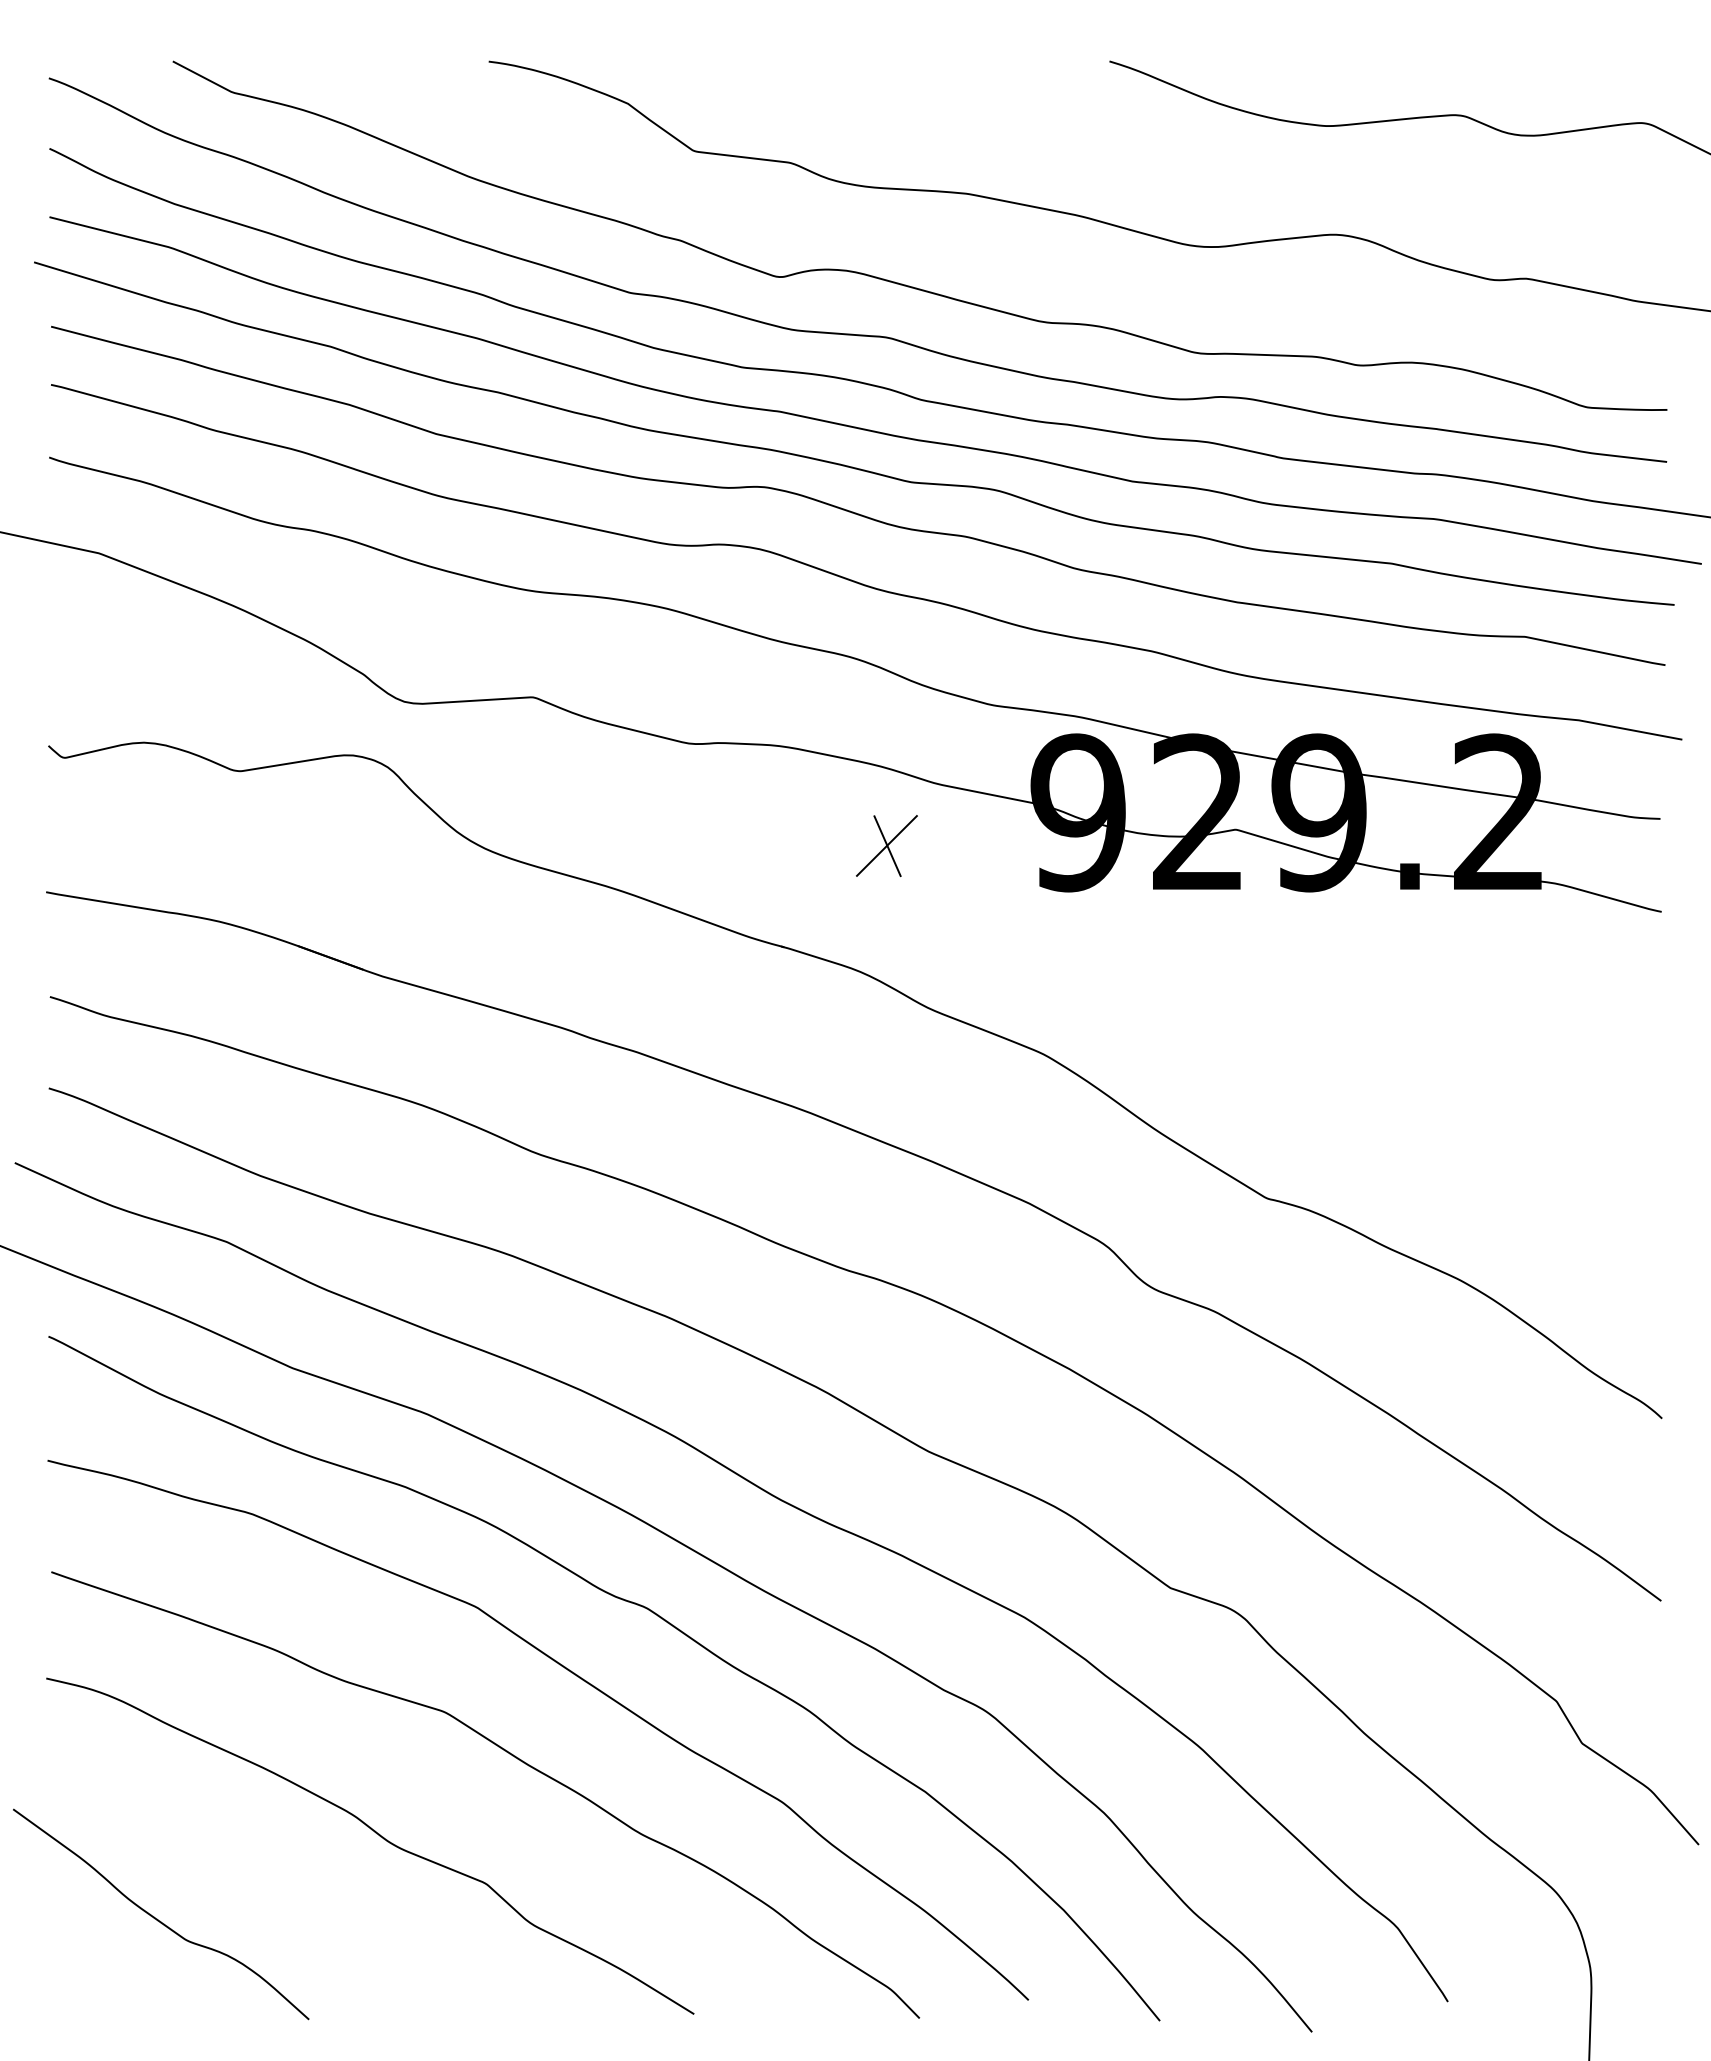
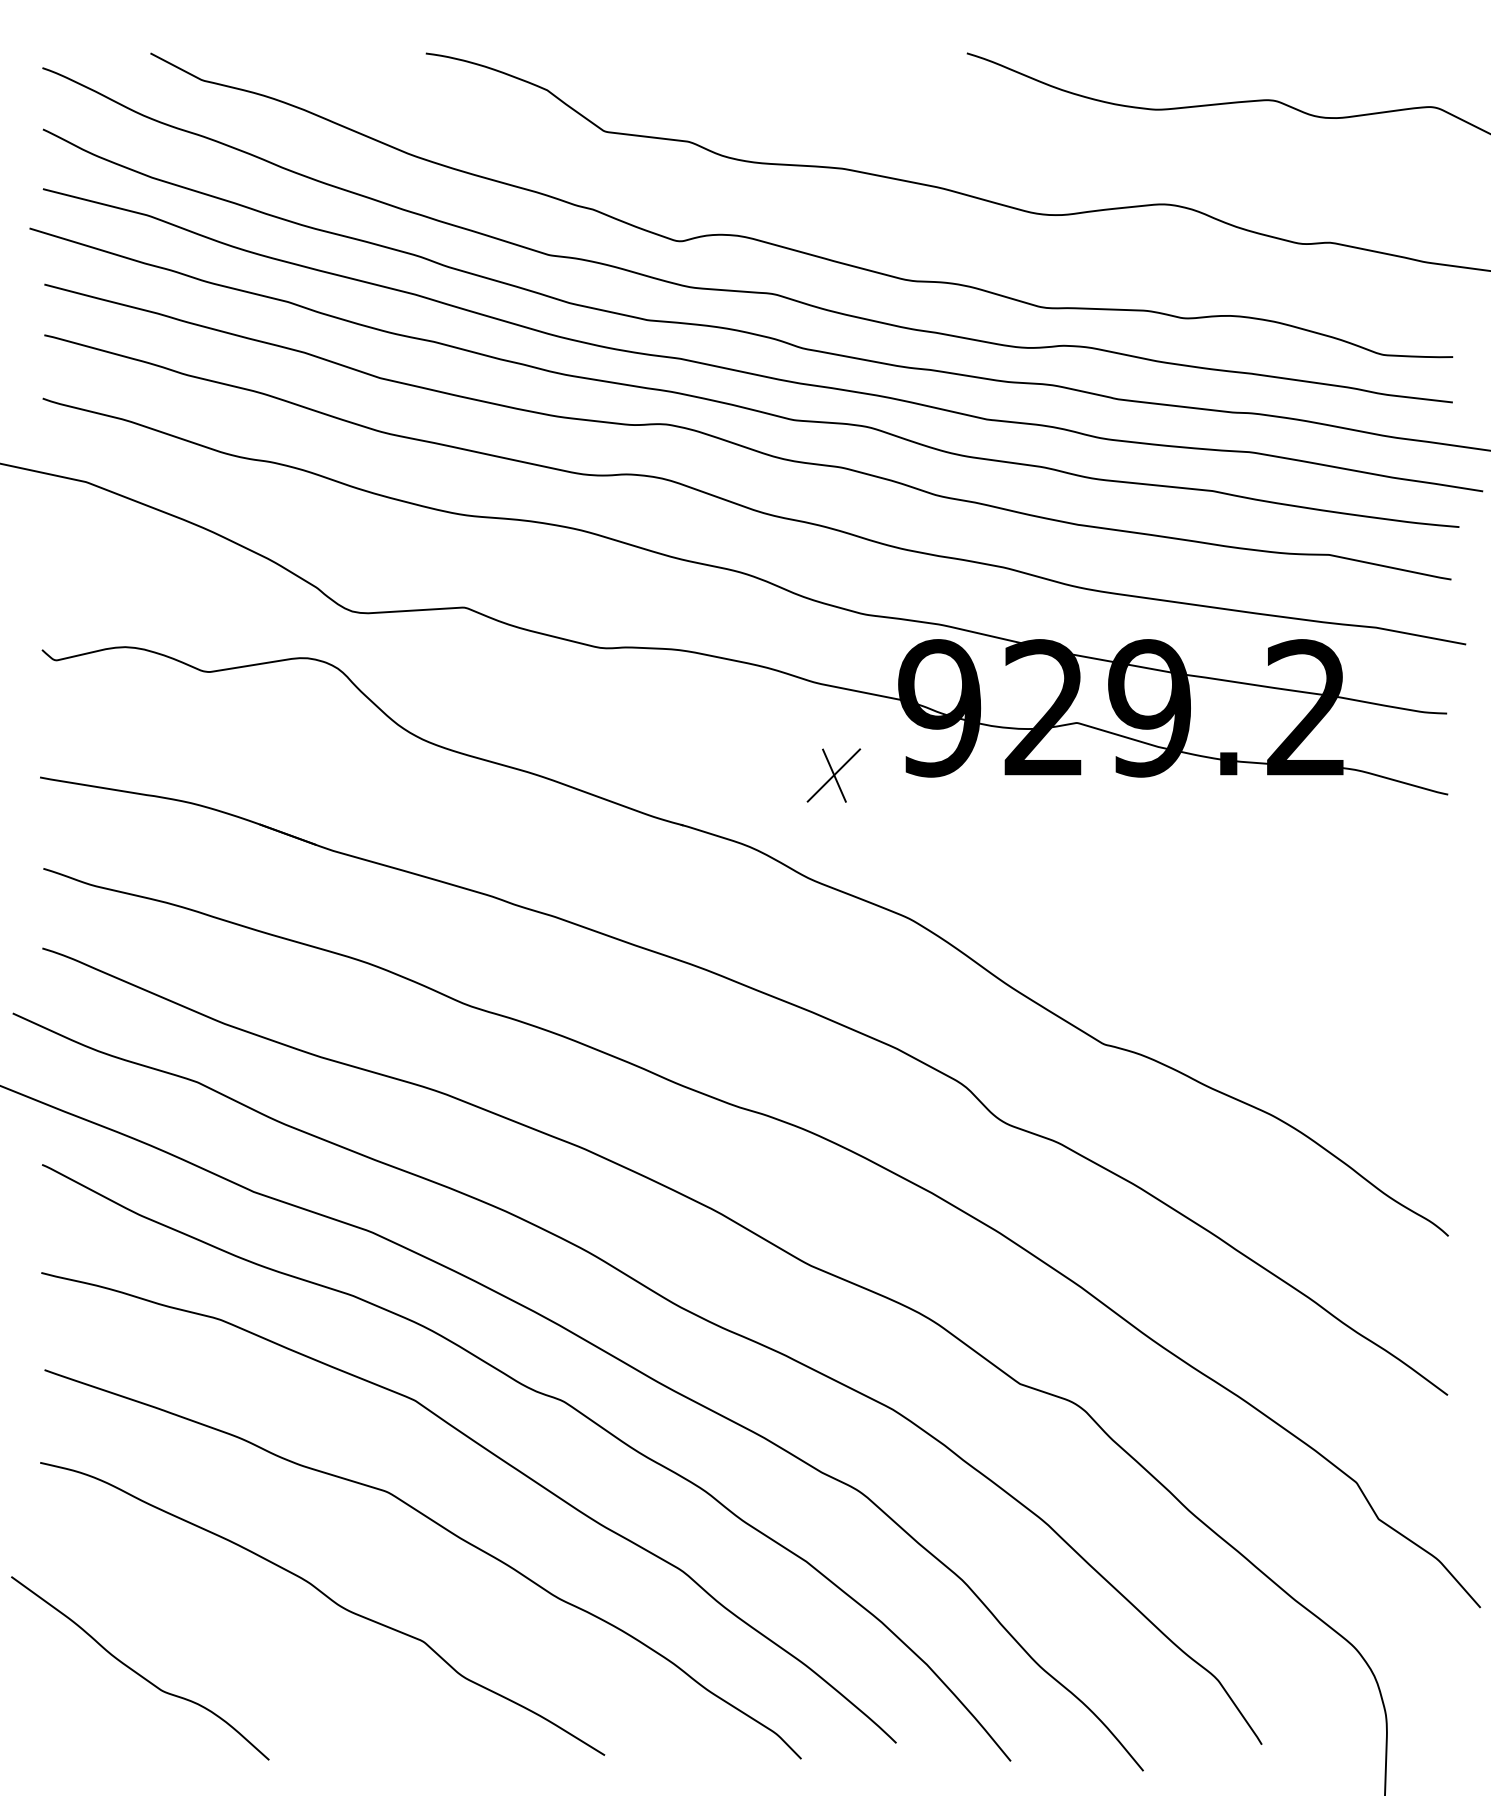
part: (886, 846) -> (833, 775), moved

